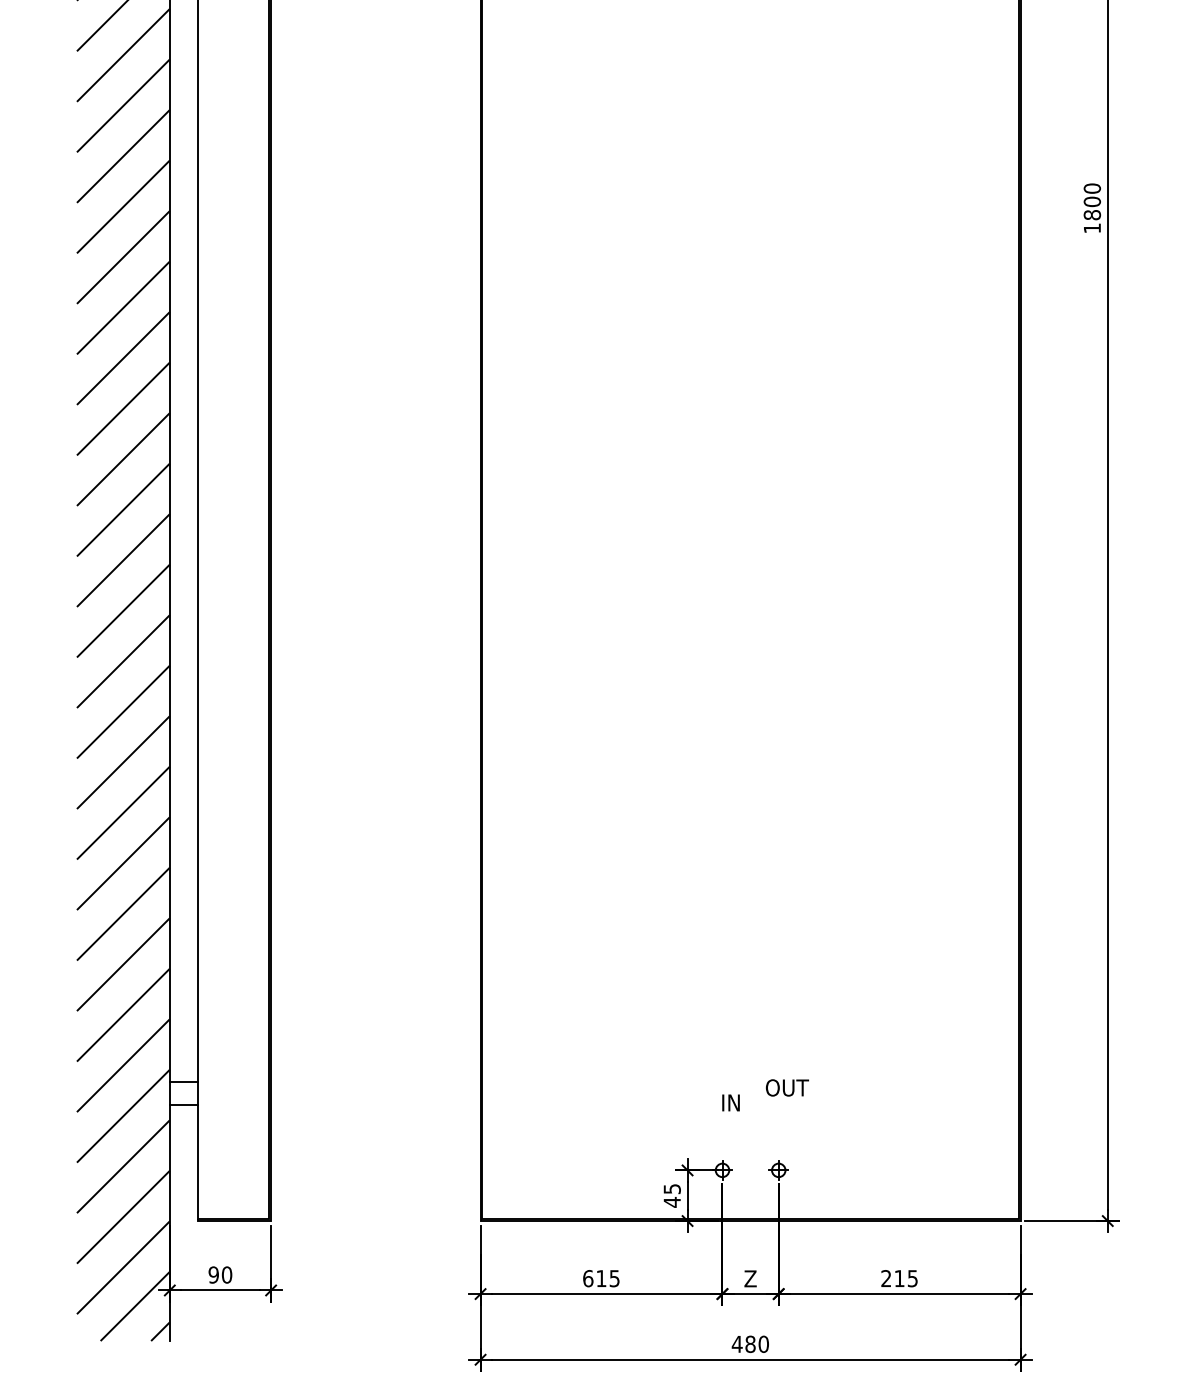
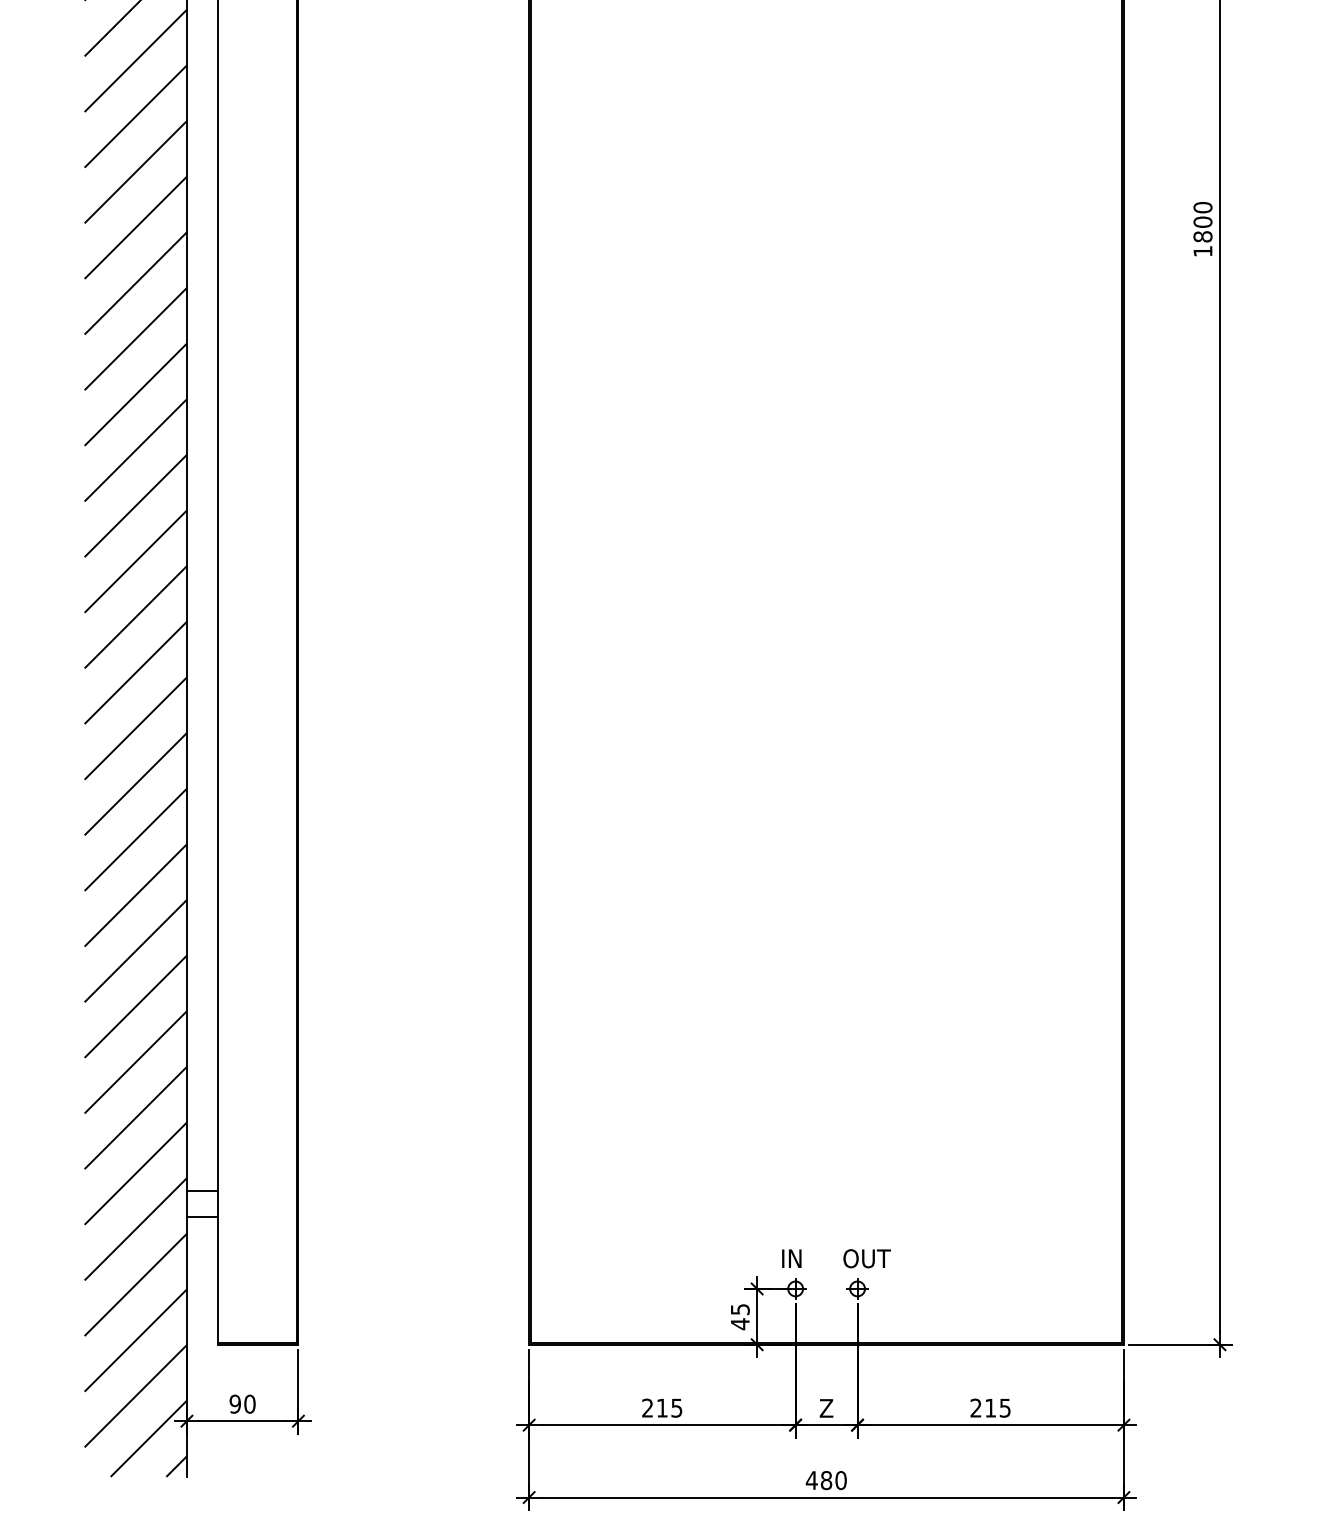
text: (787, 1087) -> (867, 1258), moved
text: (730, 1102) -> (791, 1258), moved
text: (588, 1278) -> (648, 1408), 615 -> 215

